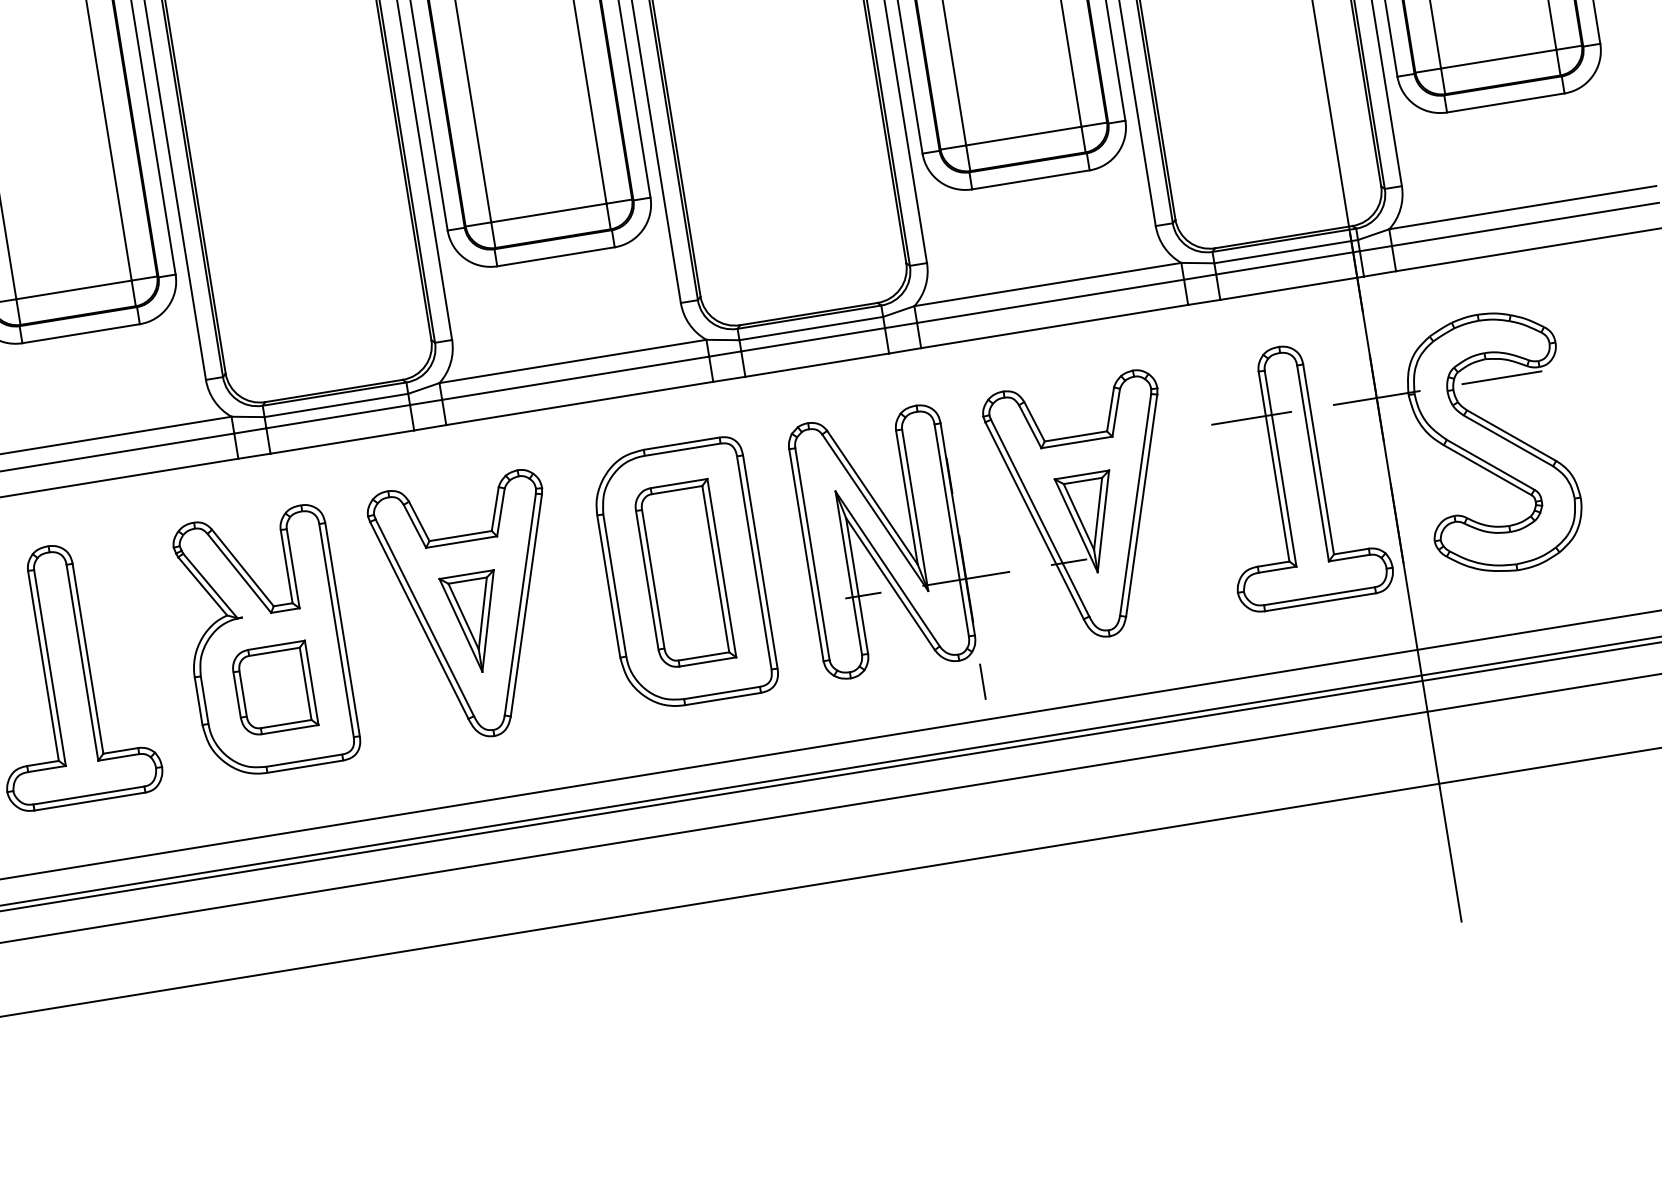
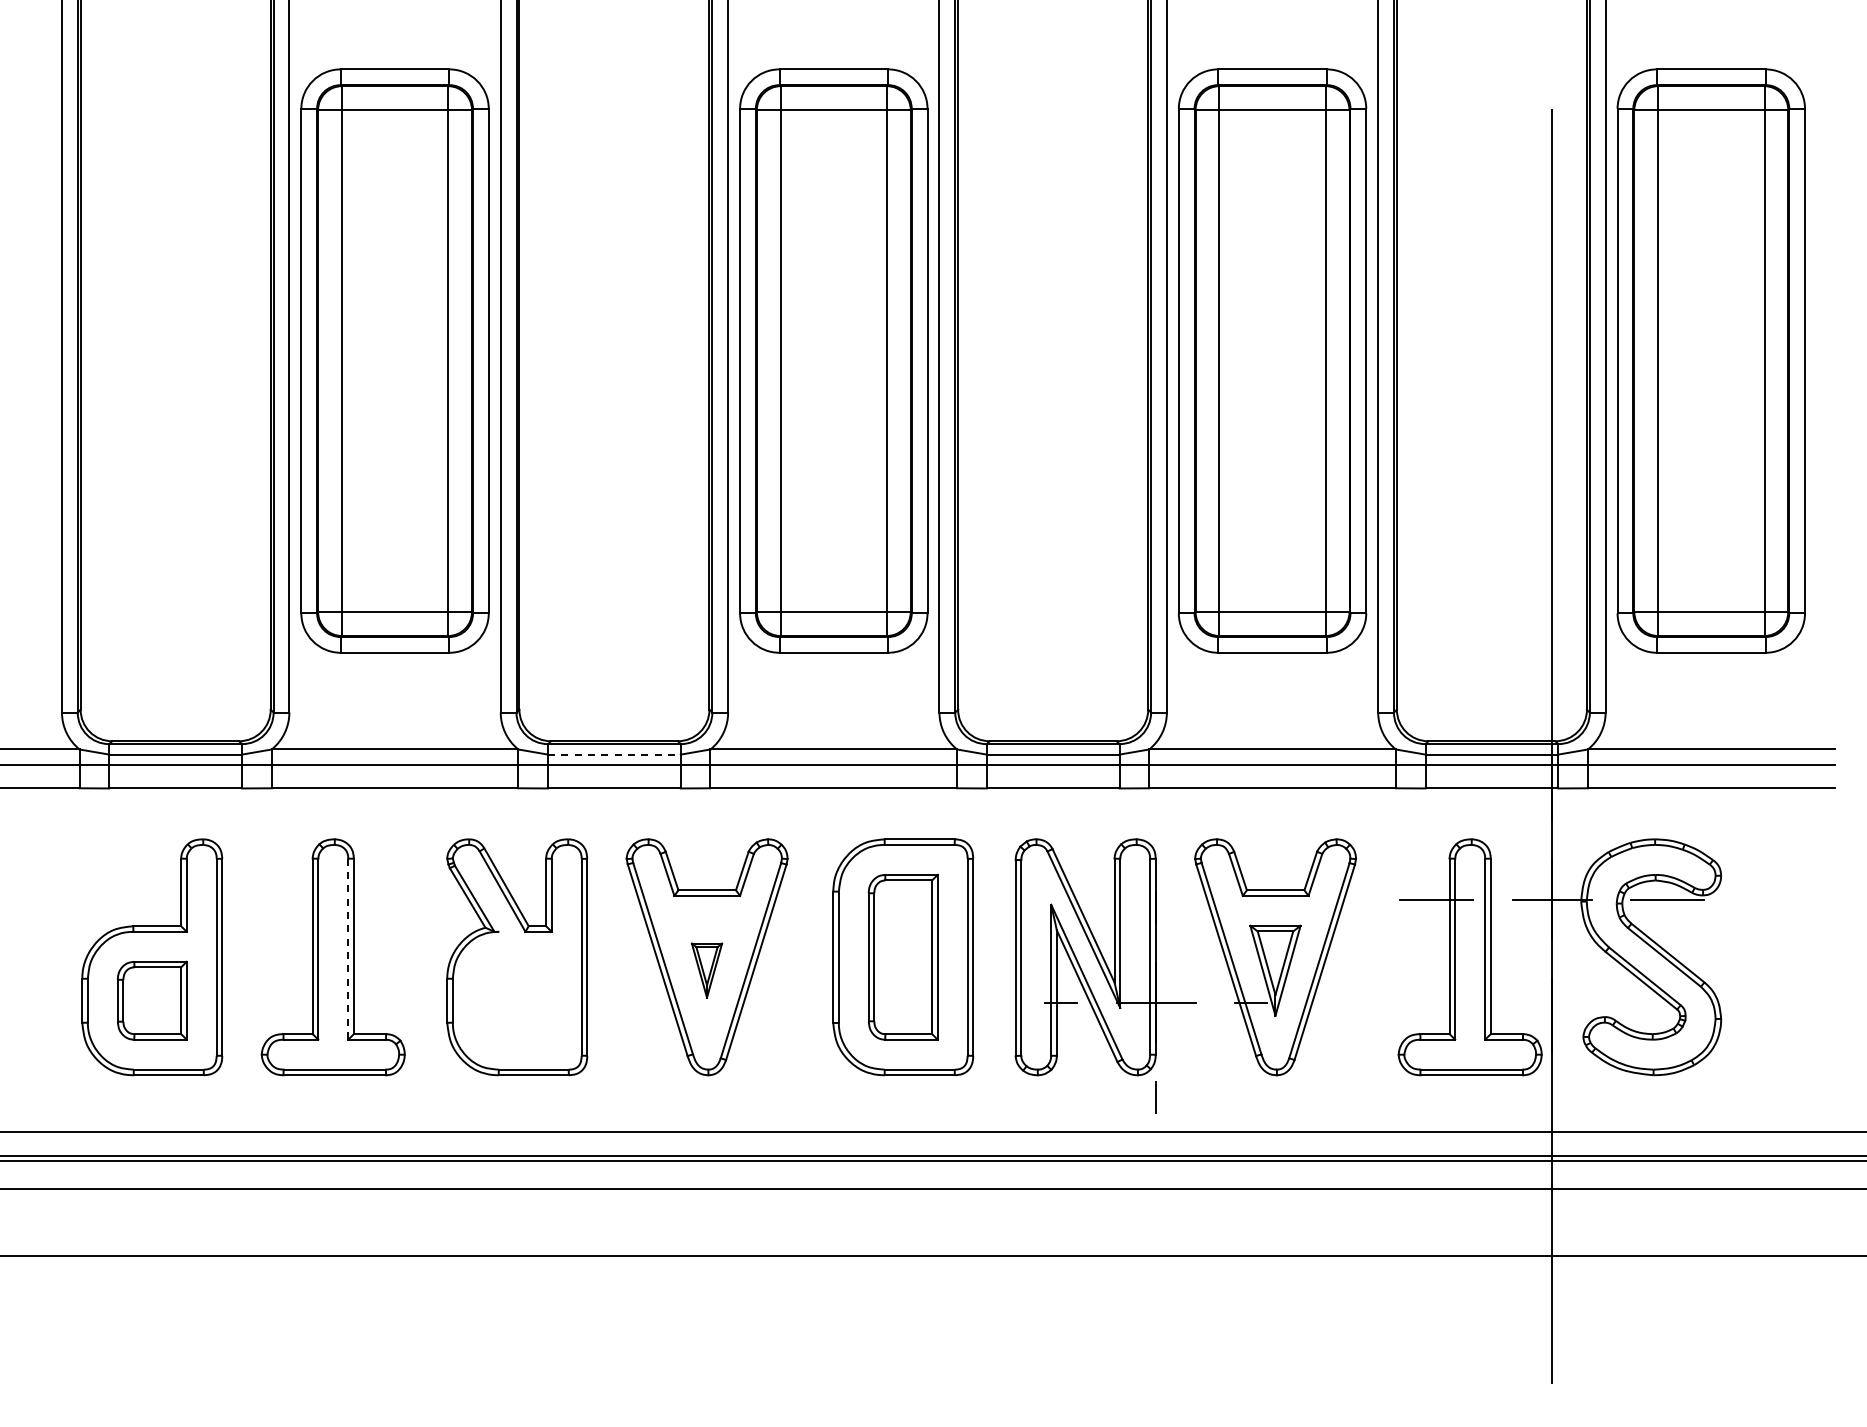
line: (336, 405) -> (614, 754), solid -> dashed
part: (473, 623) -> (706, 970), size x0.6
line: (82, 663) -> (348, 949), solid -> dashed
part: (274, 688) -> (517, 1000), removed

